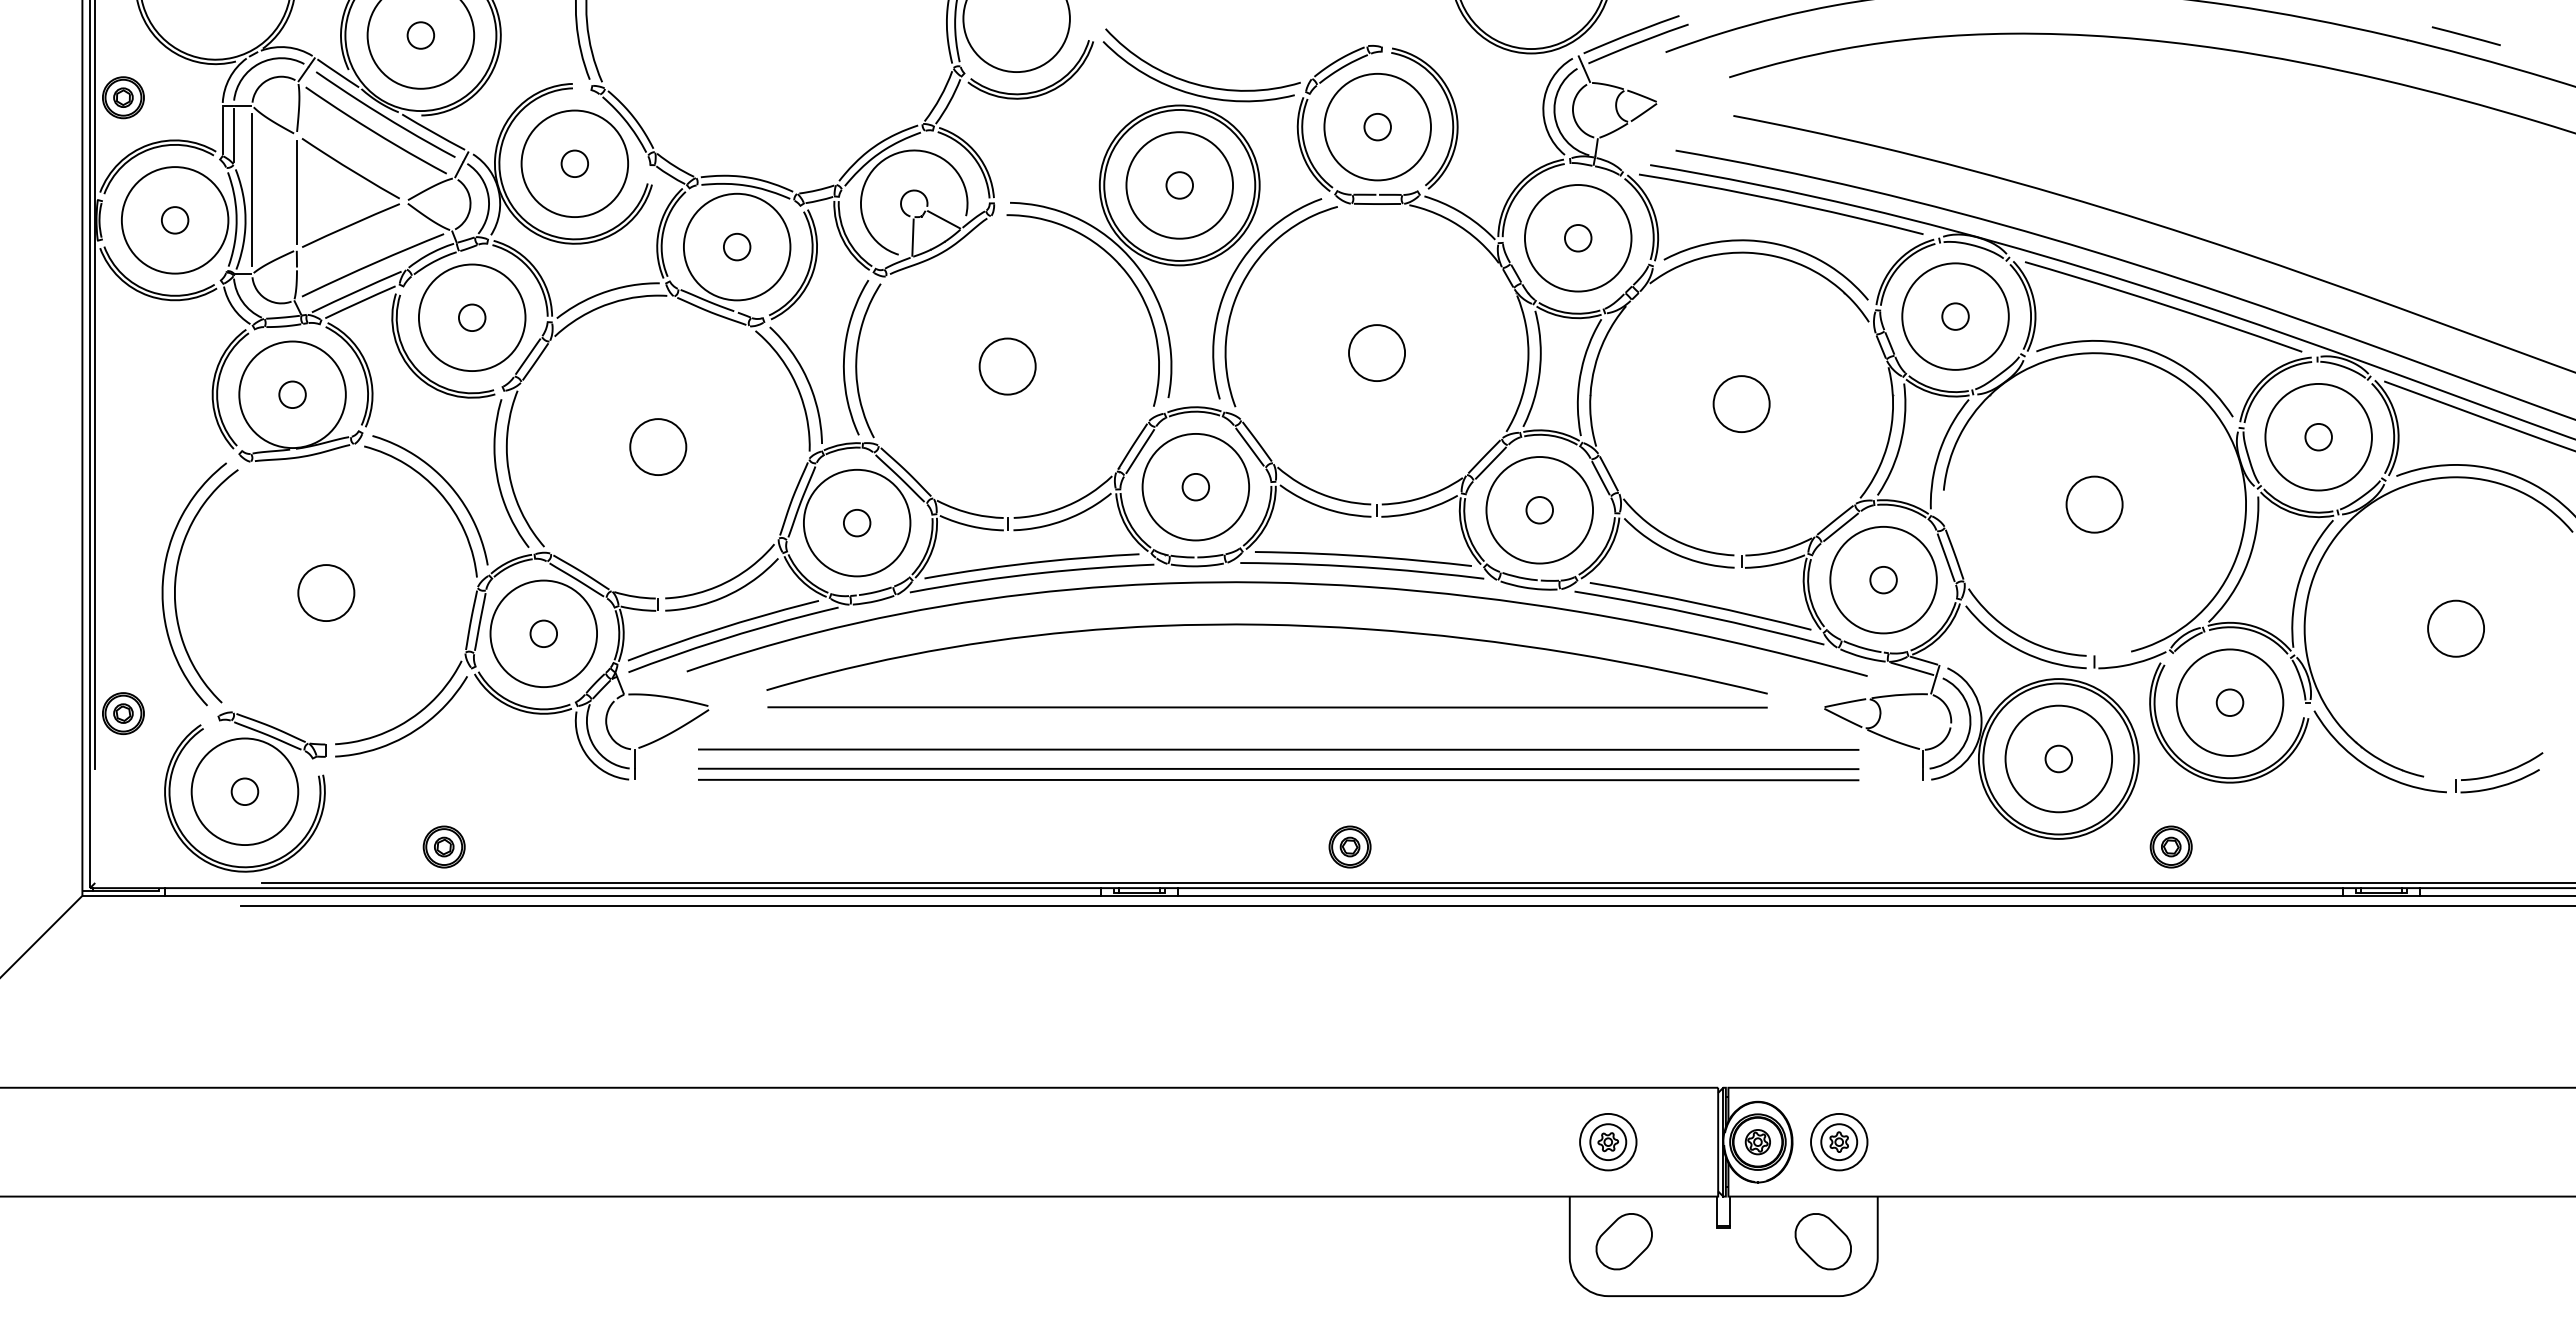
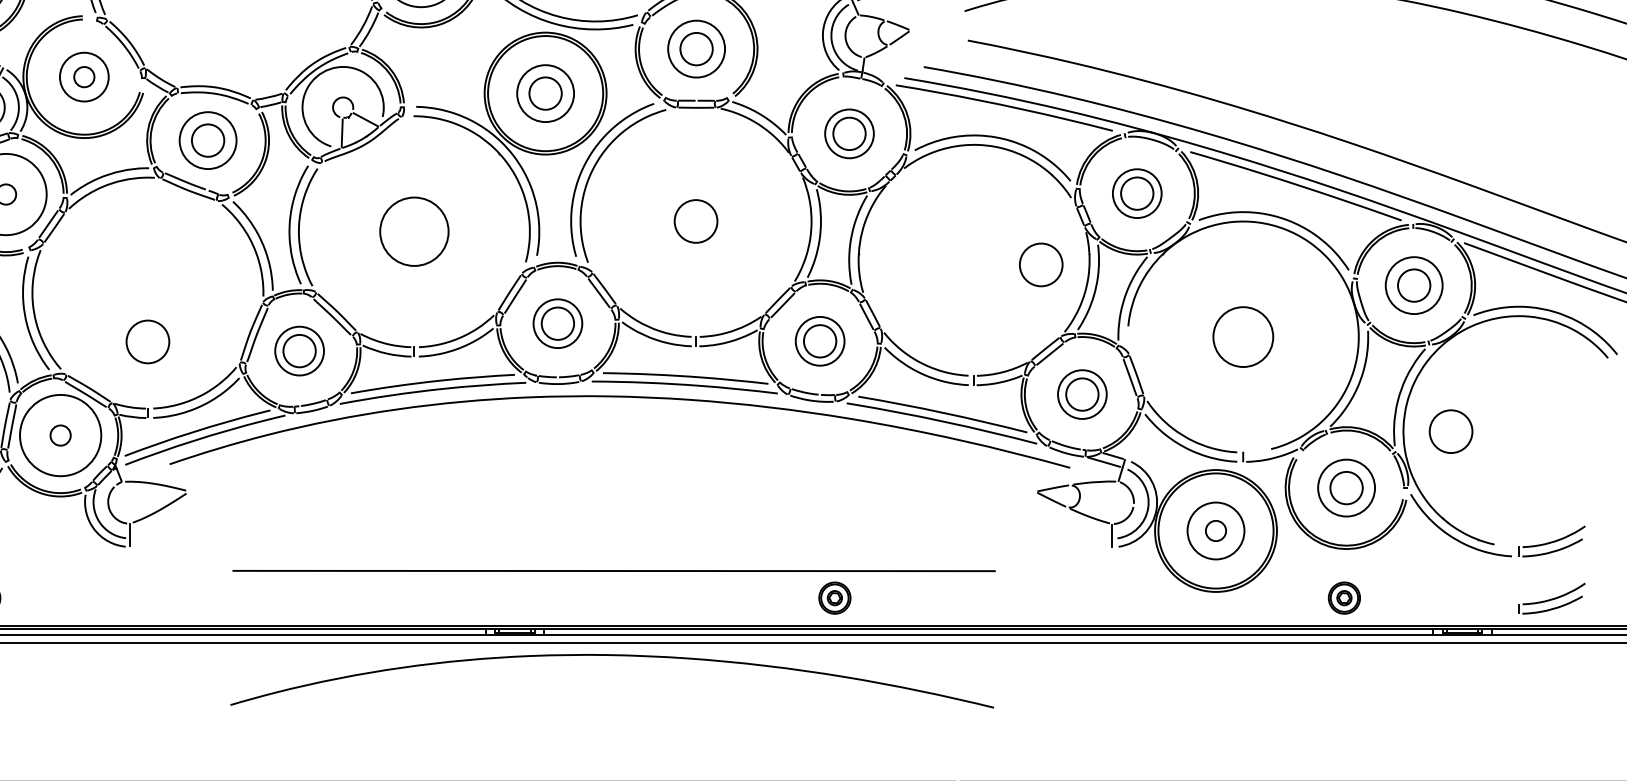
circle: (1377, 126) -> (696, 48), size x0.7
circle: (1377, 126) -> (696, 48), size x1.6
circle: (574, 163) -> (84, 76), size x0.6
circle: (1179, 185) -> (545, 93), size x0.7
circle: (1179, 185) -> (545, 93), size x1.6
circle: (1577, 238) -> (848, 134), size x0.6
circle: (1577, 238) -> (848, 134), size x1.6
circle: (736, 246) -> (207, 140), size x0.7
circle: (736, 246) -> (207, 140), size x1.6
circle: (1955, 316) -> (1137, 193), size x0.6
circle: (1955, 316) -> (1137, 193), size x1.6
circle: (1007, 366) -> (414, 231), size x1.6
circle: (1741, 403) -> (1041, 264), moved
circle: (2318, 436) -> (1414, 285), size x0.7
circle: (2318, 436) -> (1414, 285), size x1.6
circle: (658, 446) -> (148, 341), moved
circle: (1195, 486) -> (557, 323), size x0.6
circle: (1195, 486) -> (557, 323), size x1.6
circle: (2094, 504) -> (1243, 336), size x1.4
circle: (1539, 510) -> (819, 341), size x0.6
circle: (1539, 510) -> (819, 341), size x1.6
circle: (856, 522) -> (299, 350), size x0.6
circle: (856, 522) -> (299, 350), size x1.6
circle: (1883, 579) -> (1082, 394), size x0.6
circle: (1883, 579) -> (1082, 394), size x1.6
curve: (1266, 625) -> (611, 655), moved
circle: (2455, 628) -> (1450, 431), moved
circle: (2229, 702) -> (1346, 487), size x0.7
circle: (2229, 702) -> (1346, 487), size x1.6
line: (1267, 707) -> (614, 571), moved
line: (1278, 749) -> (620, 523), removed
circle: (2058, 758) -> (1215, 530), size x0.7
line: (1278, 768) -> (620, 538), removed
line: (1278, 779) -> (620, 546), removed
part: (1349, 846) -> (834, 597), moved
part: (2170, 846) -> (1343, 597), moved
part: (2499, 847) -> (1552, 598), added

